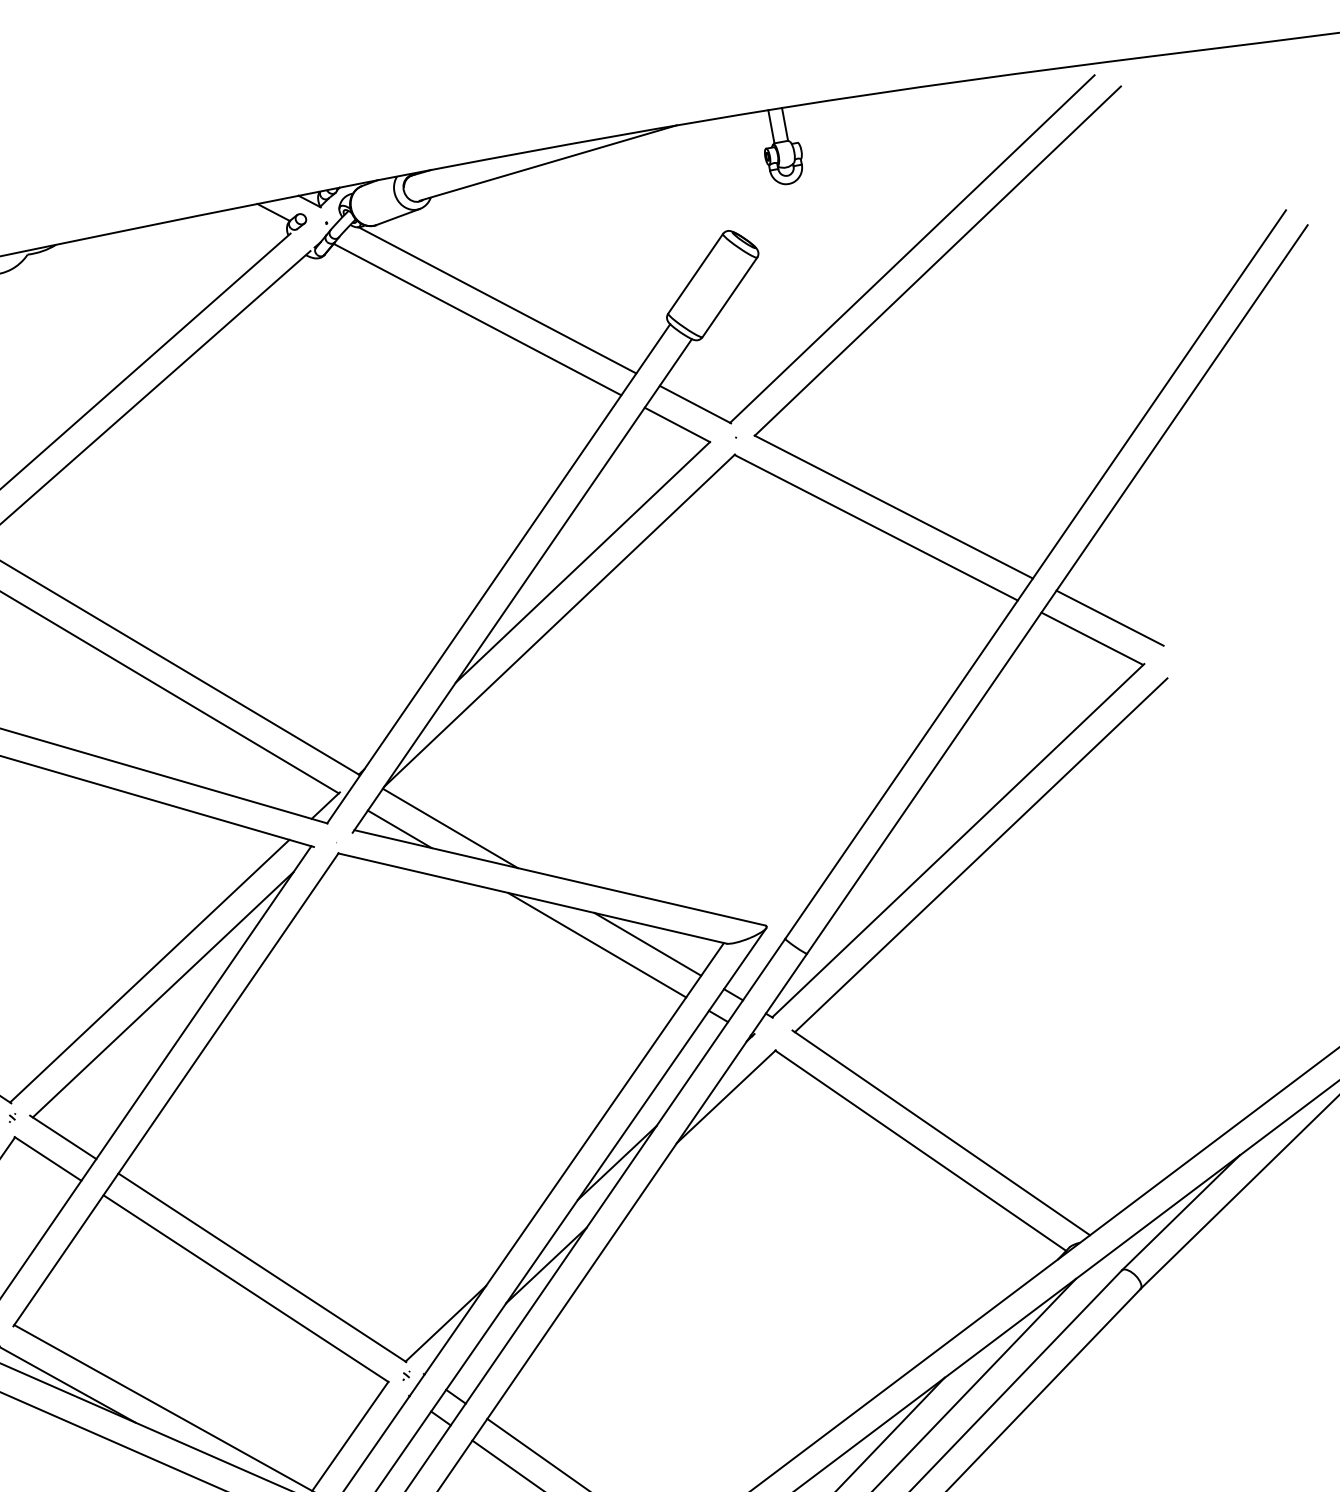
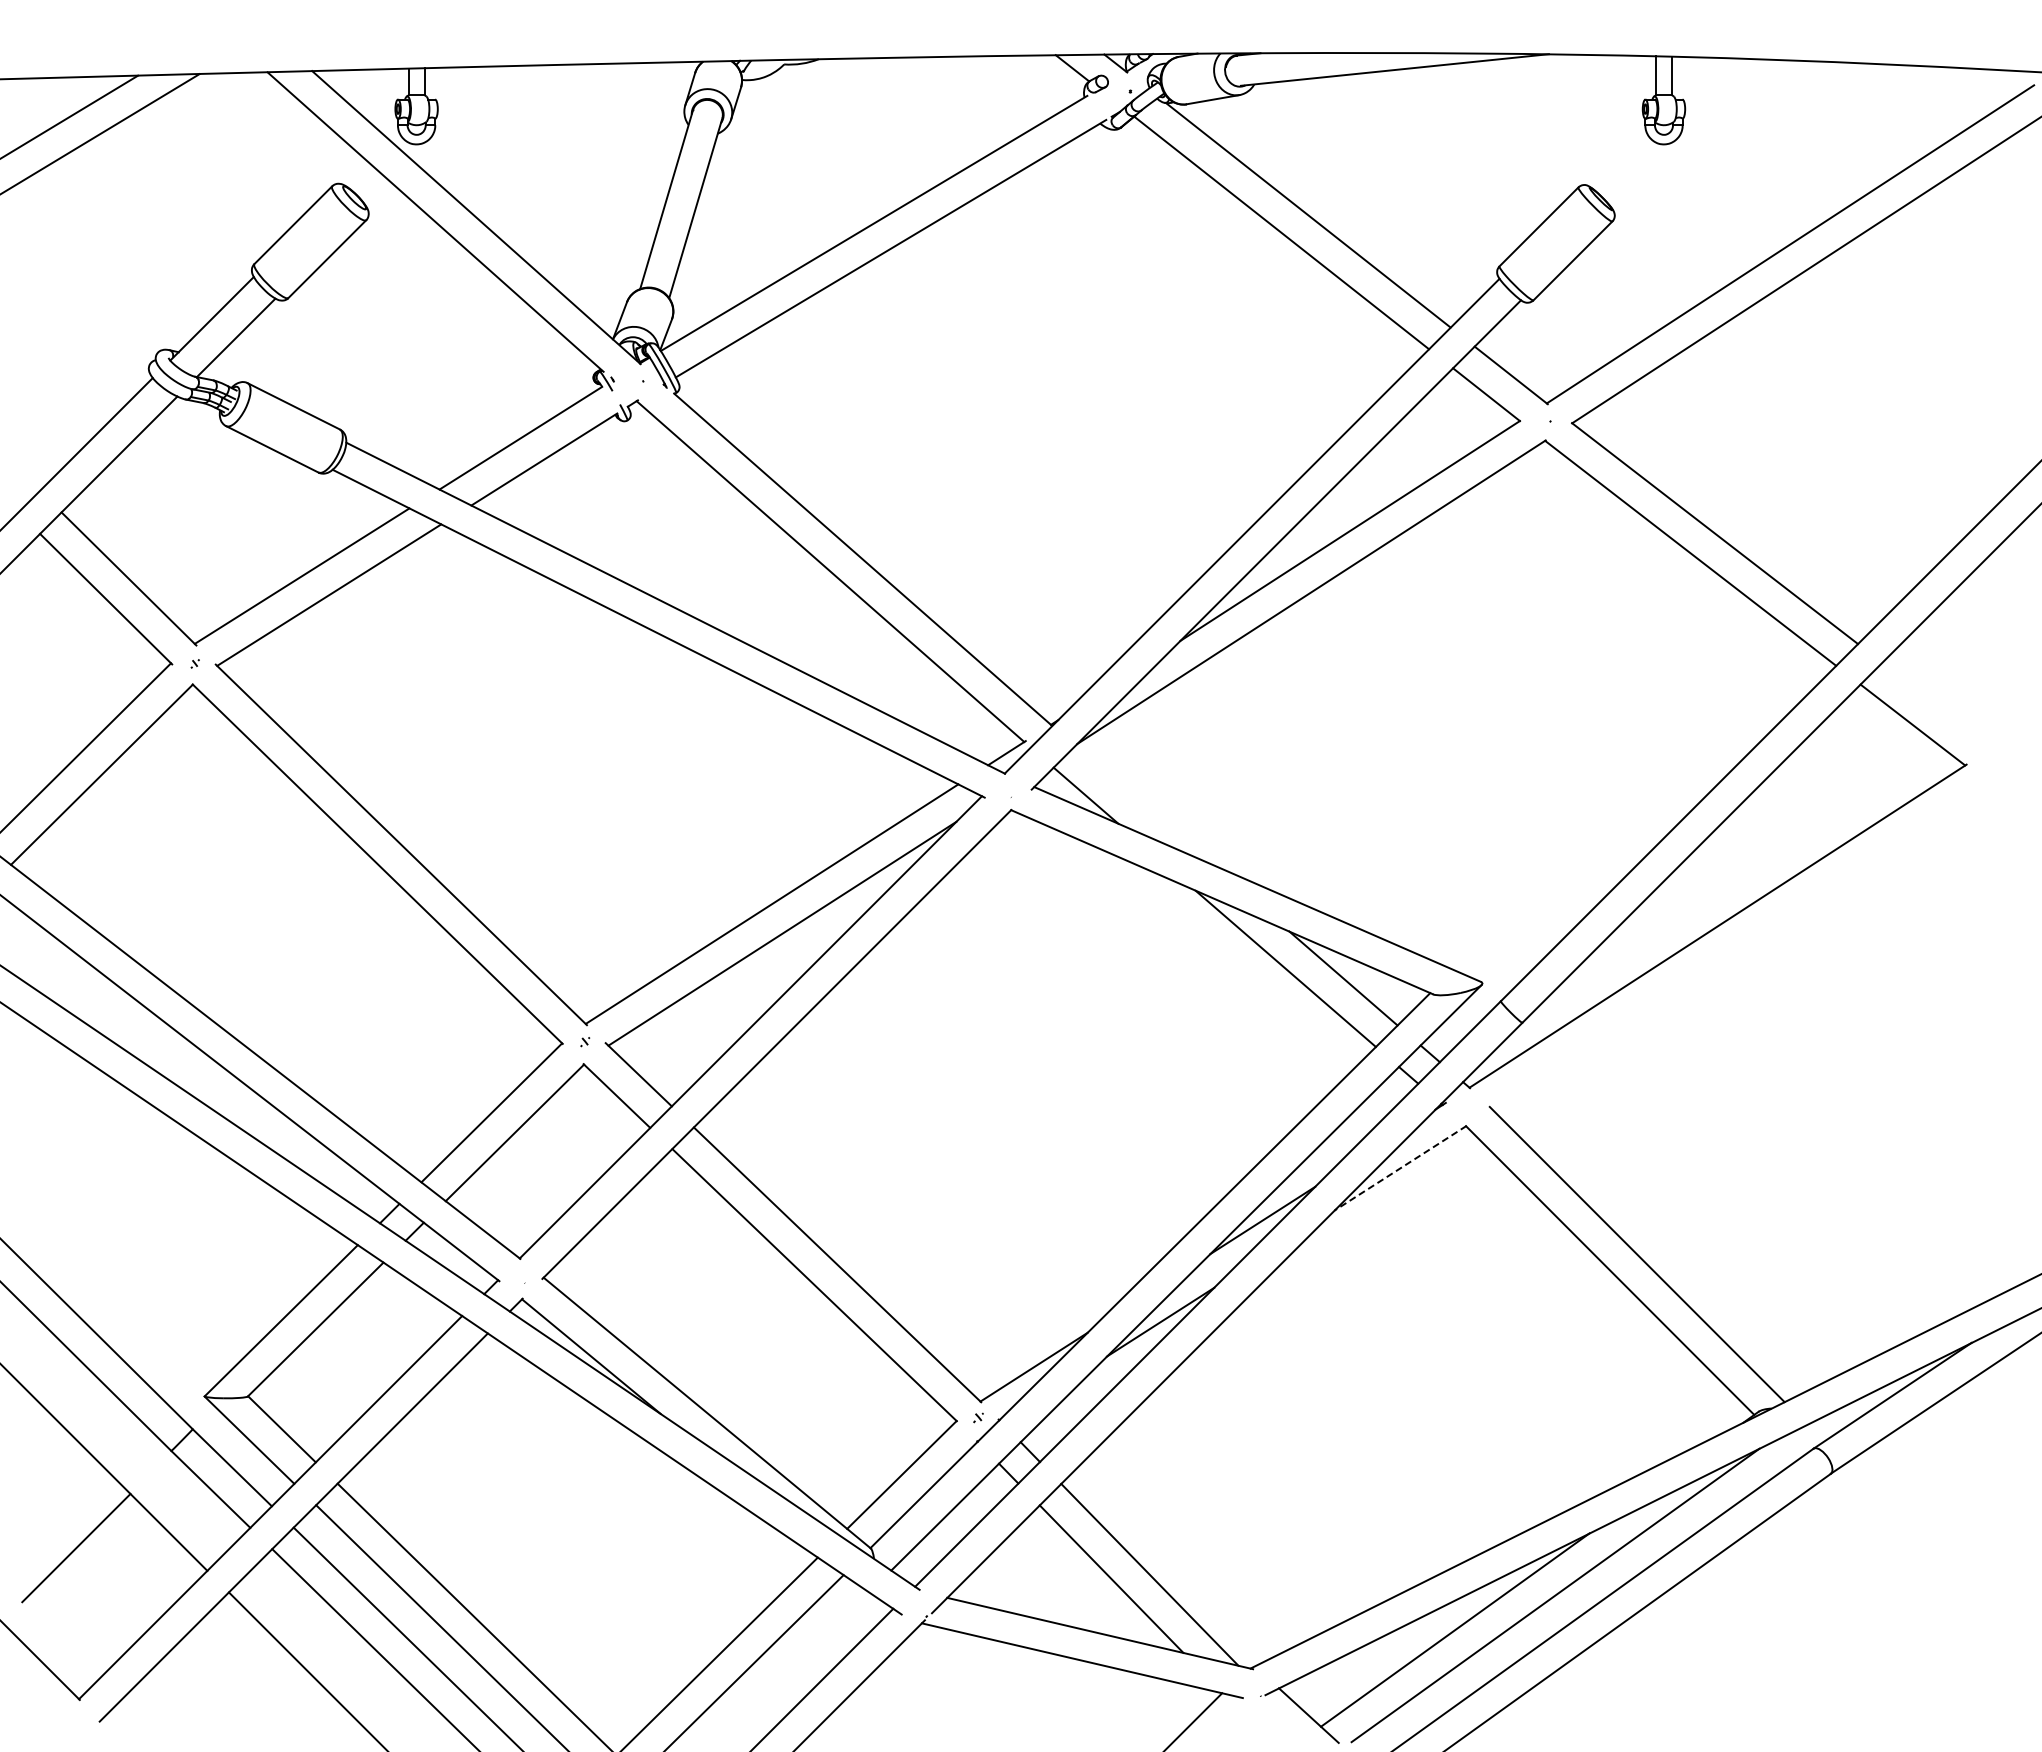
line: (1110, 617) -> (1937, 704), removed
line: (450, 828) -> (1143, 805), removed
line: (980, 855) -> (1740, 947), removed
line: (726, 1097) -> (1400, 1168), solid -> dashed

